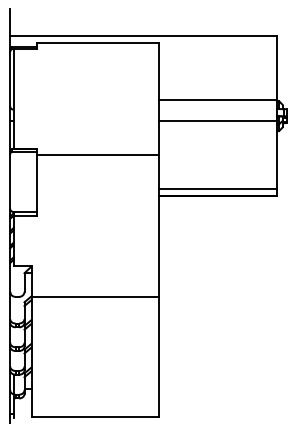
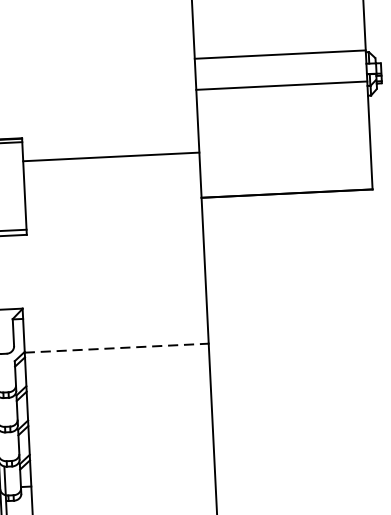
line: (97, 154) -> (110, 156), moved
line: (217, 188) -> (286, 182), removed
line: (95, 296) -> (117, 347), solid -> dashed

